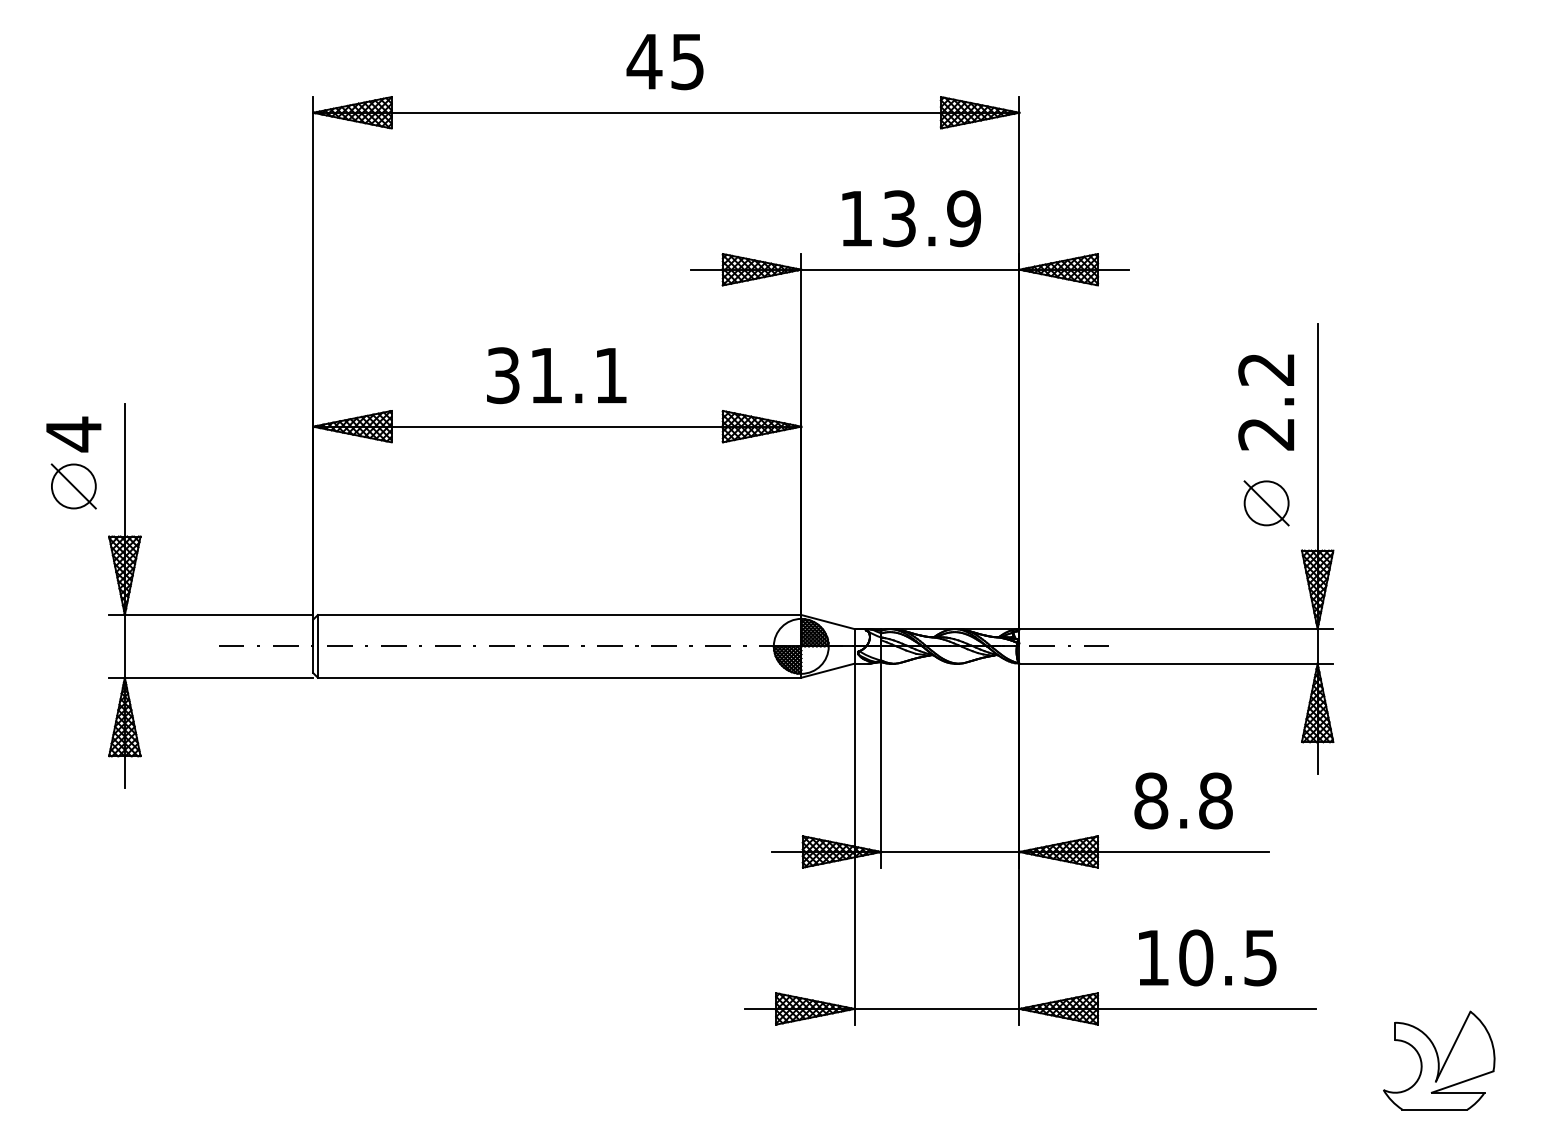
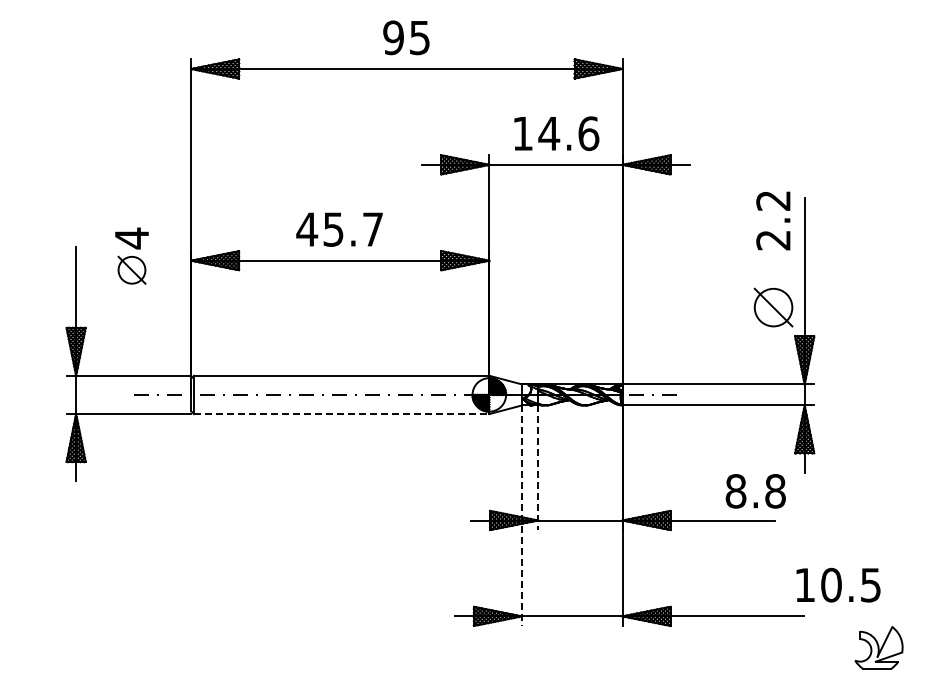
text: (644, 61) -> (393, 37), 45 -> 95
text: (930, 218) -> (568, 133), 13.9 -> 14.6
text: (556, 375) -> (339, 229), 31.1 -> 45.7
text: (1266, 401) -> (773, 220), moved
part: (73, 462) -> (131, 255), moved
part: (1266, 503) -> (773, 307), size x1.4
line: (559, 678) -> (341, 414), solid -> dashed
line: (881, 766) -> (538, 468), solid -> dashed
text: (1183, 801) -> (755, 491), moved
line: (853, 845) -> (521, 516), solid -> dashed
text: (1207, 956) -> (838, 584), moved
part: (1438, 1059) -> (878, 647), size x0.7

